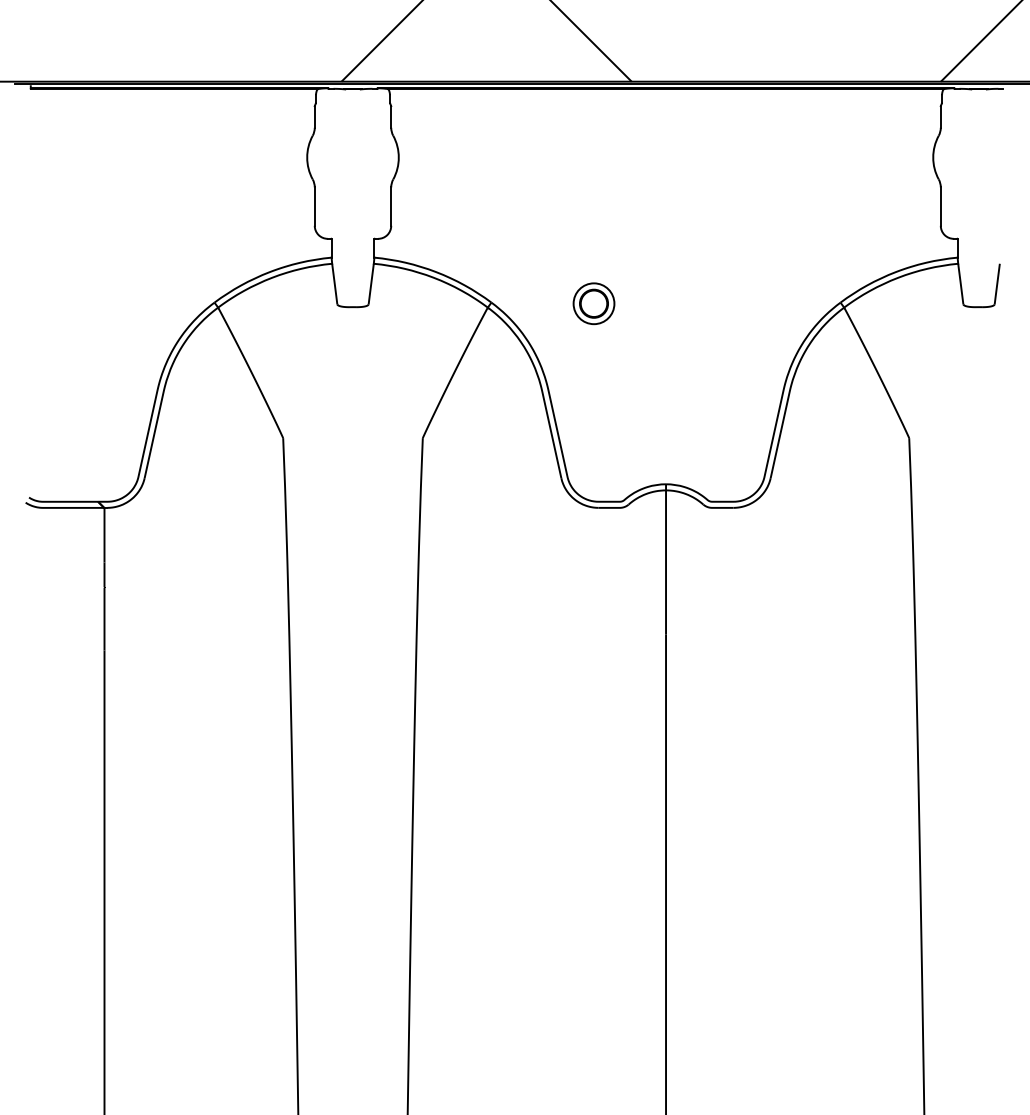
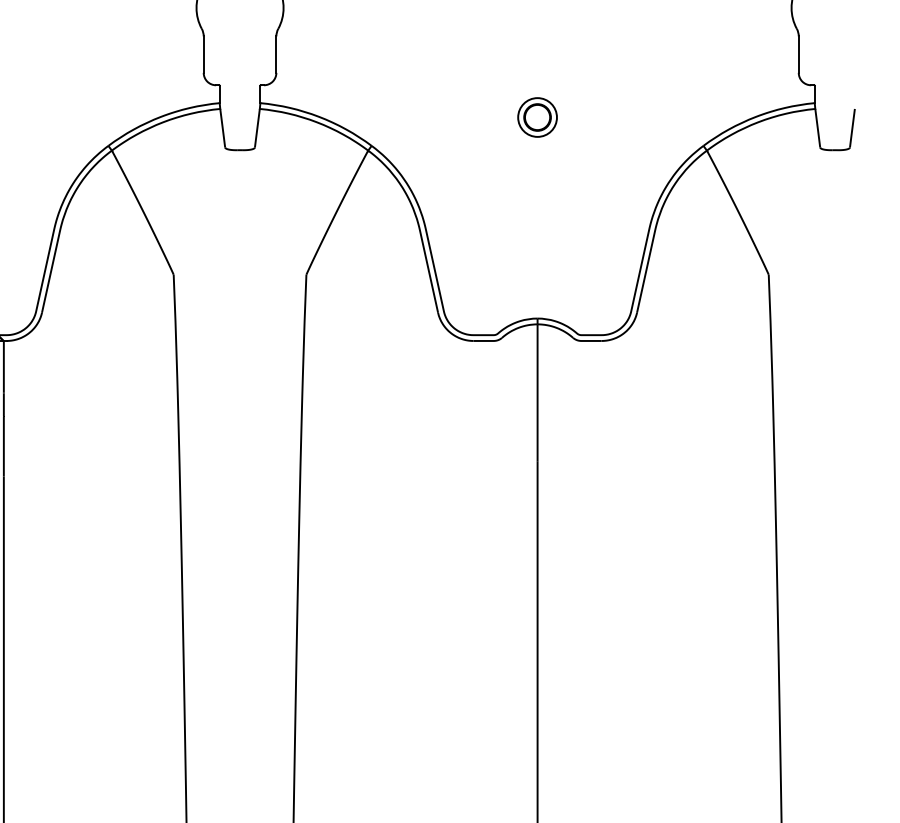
part: (593, 303) -> (537, 117), moved

